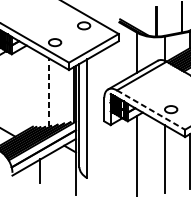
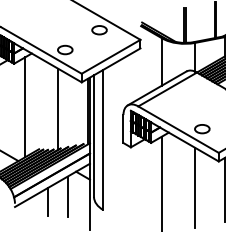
line: (21, 91) -> (25, 107), added
line: (49, 92) -> (58, 108), dashed -> solid
line: (150, 109) -> (178, 129), dashed -> solid
line: (56, 166) -> (67, 196), added

